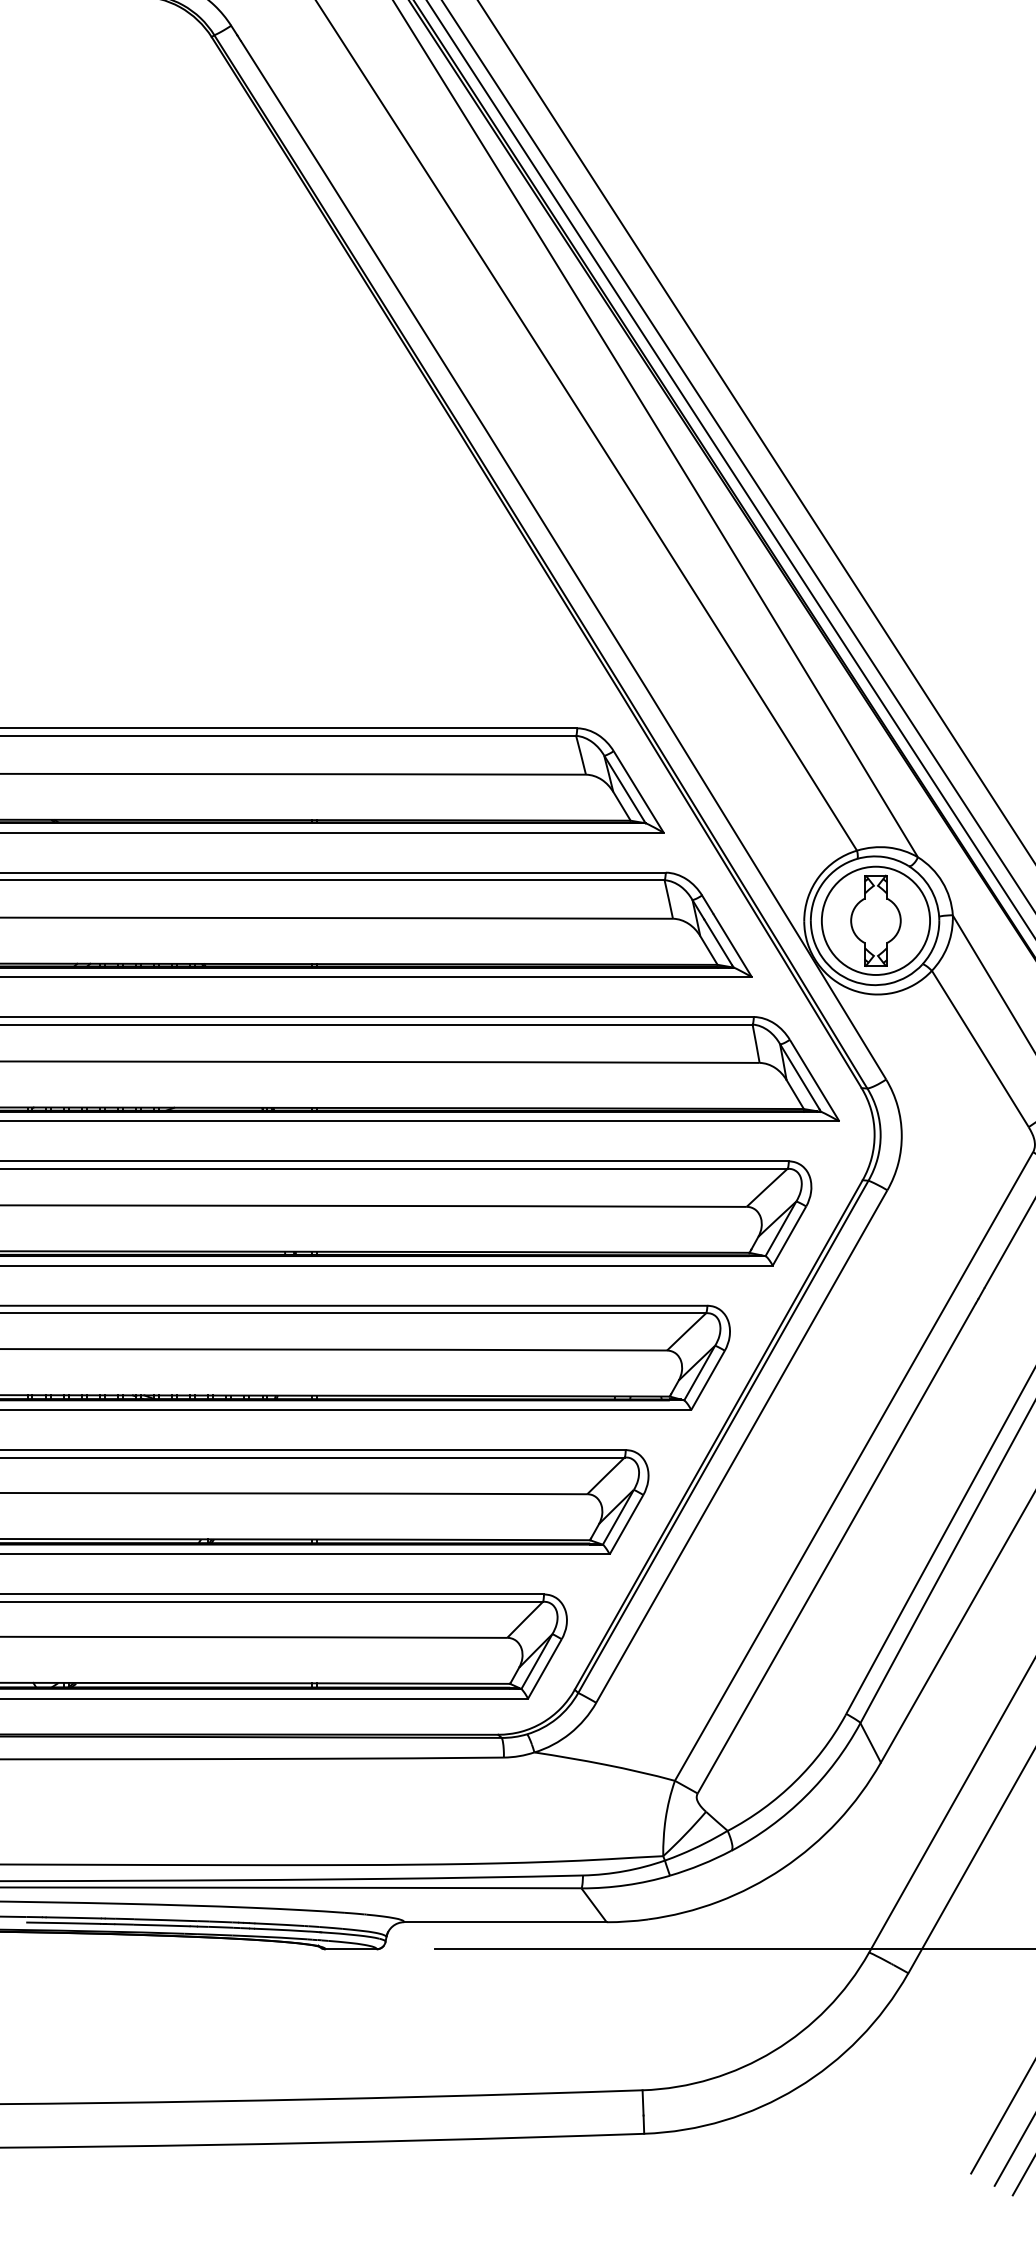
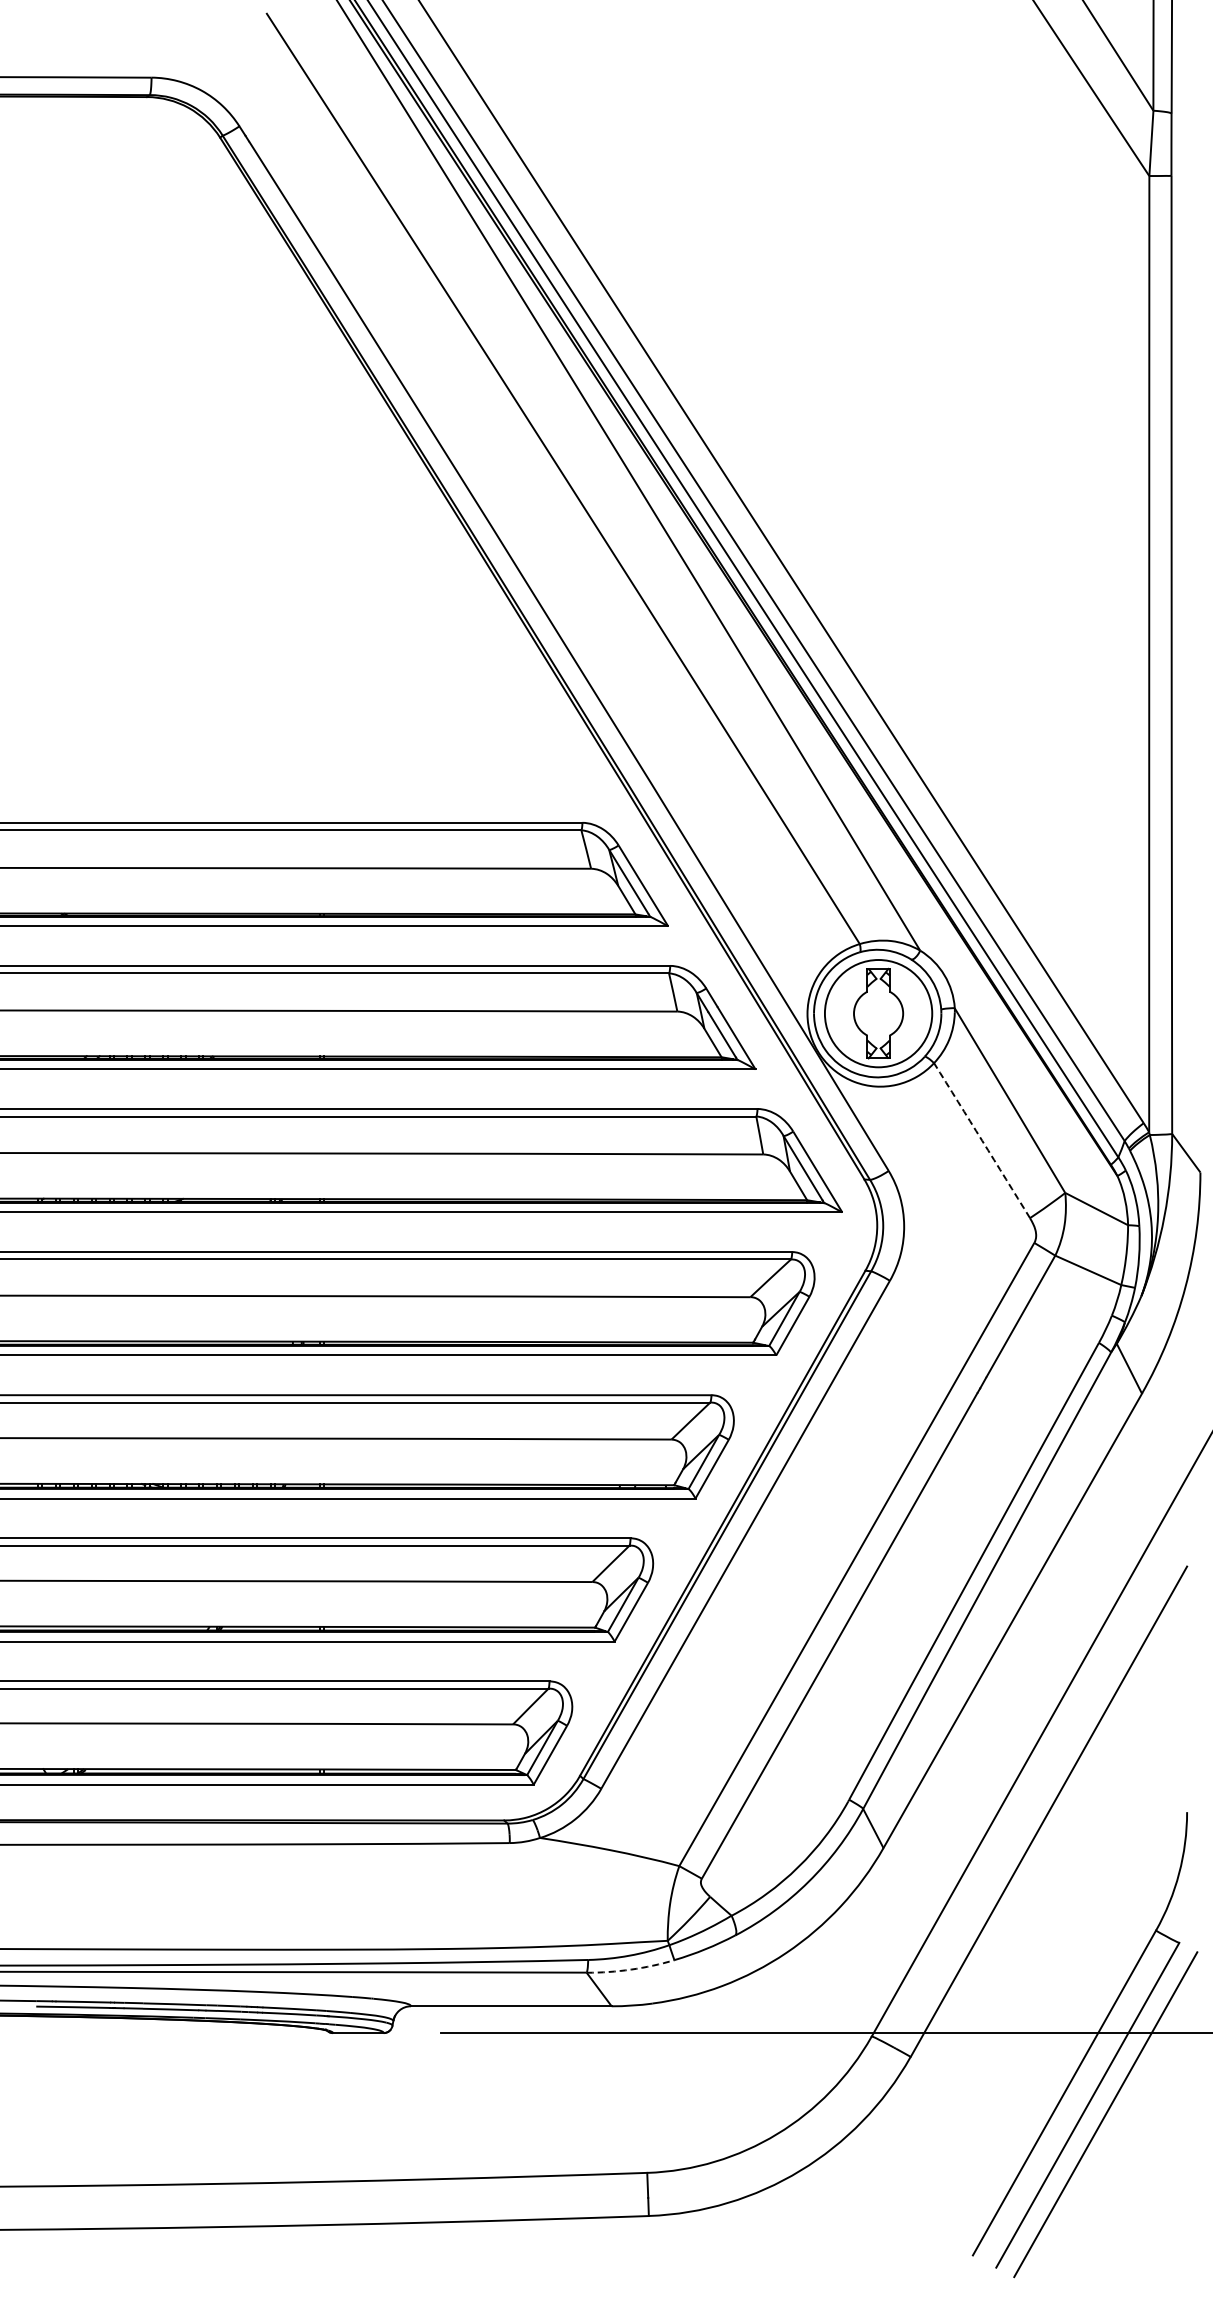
arc: (980, 1048) -> (982, 1140), solid -> dashed
arc: (626, 1885) -> (631, 1969), solid -> dashed

